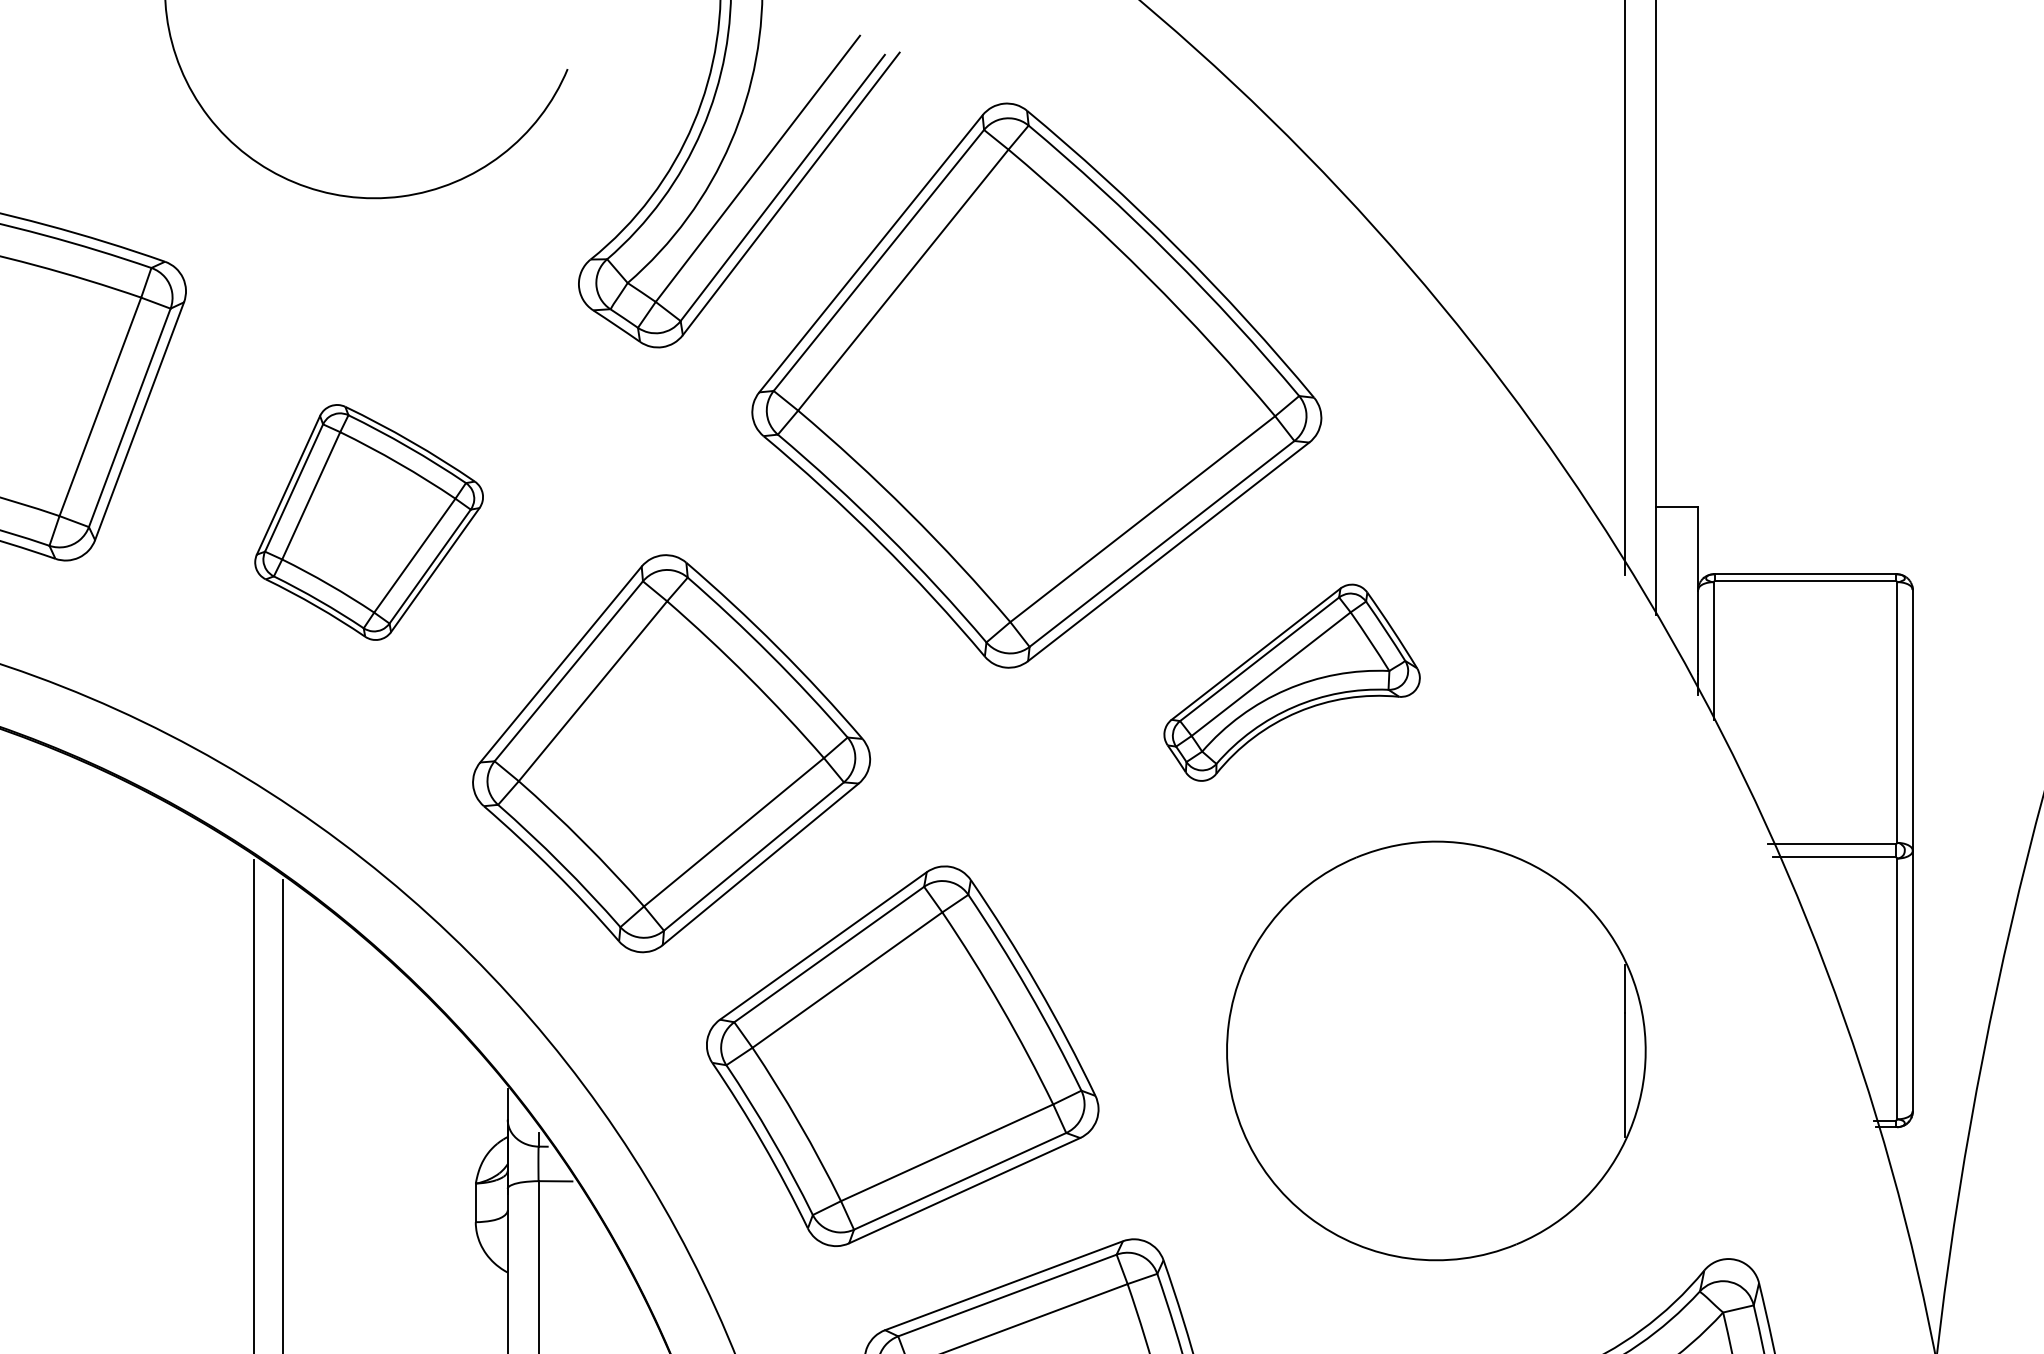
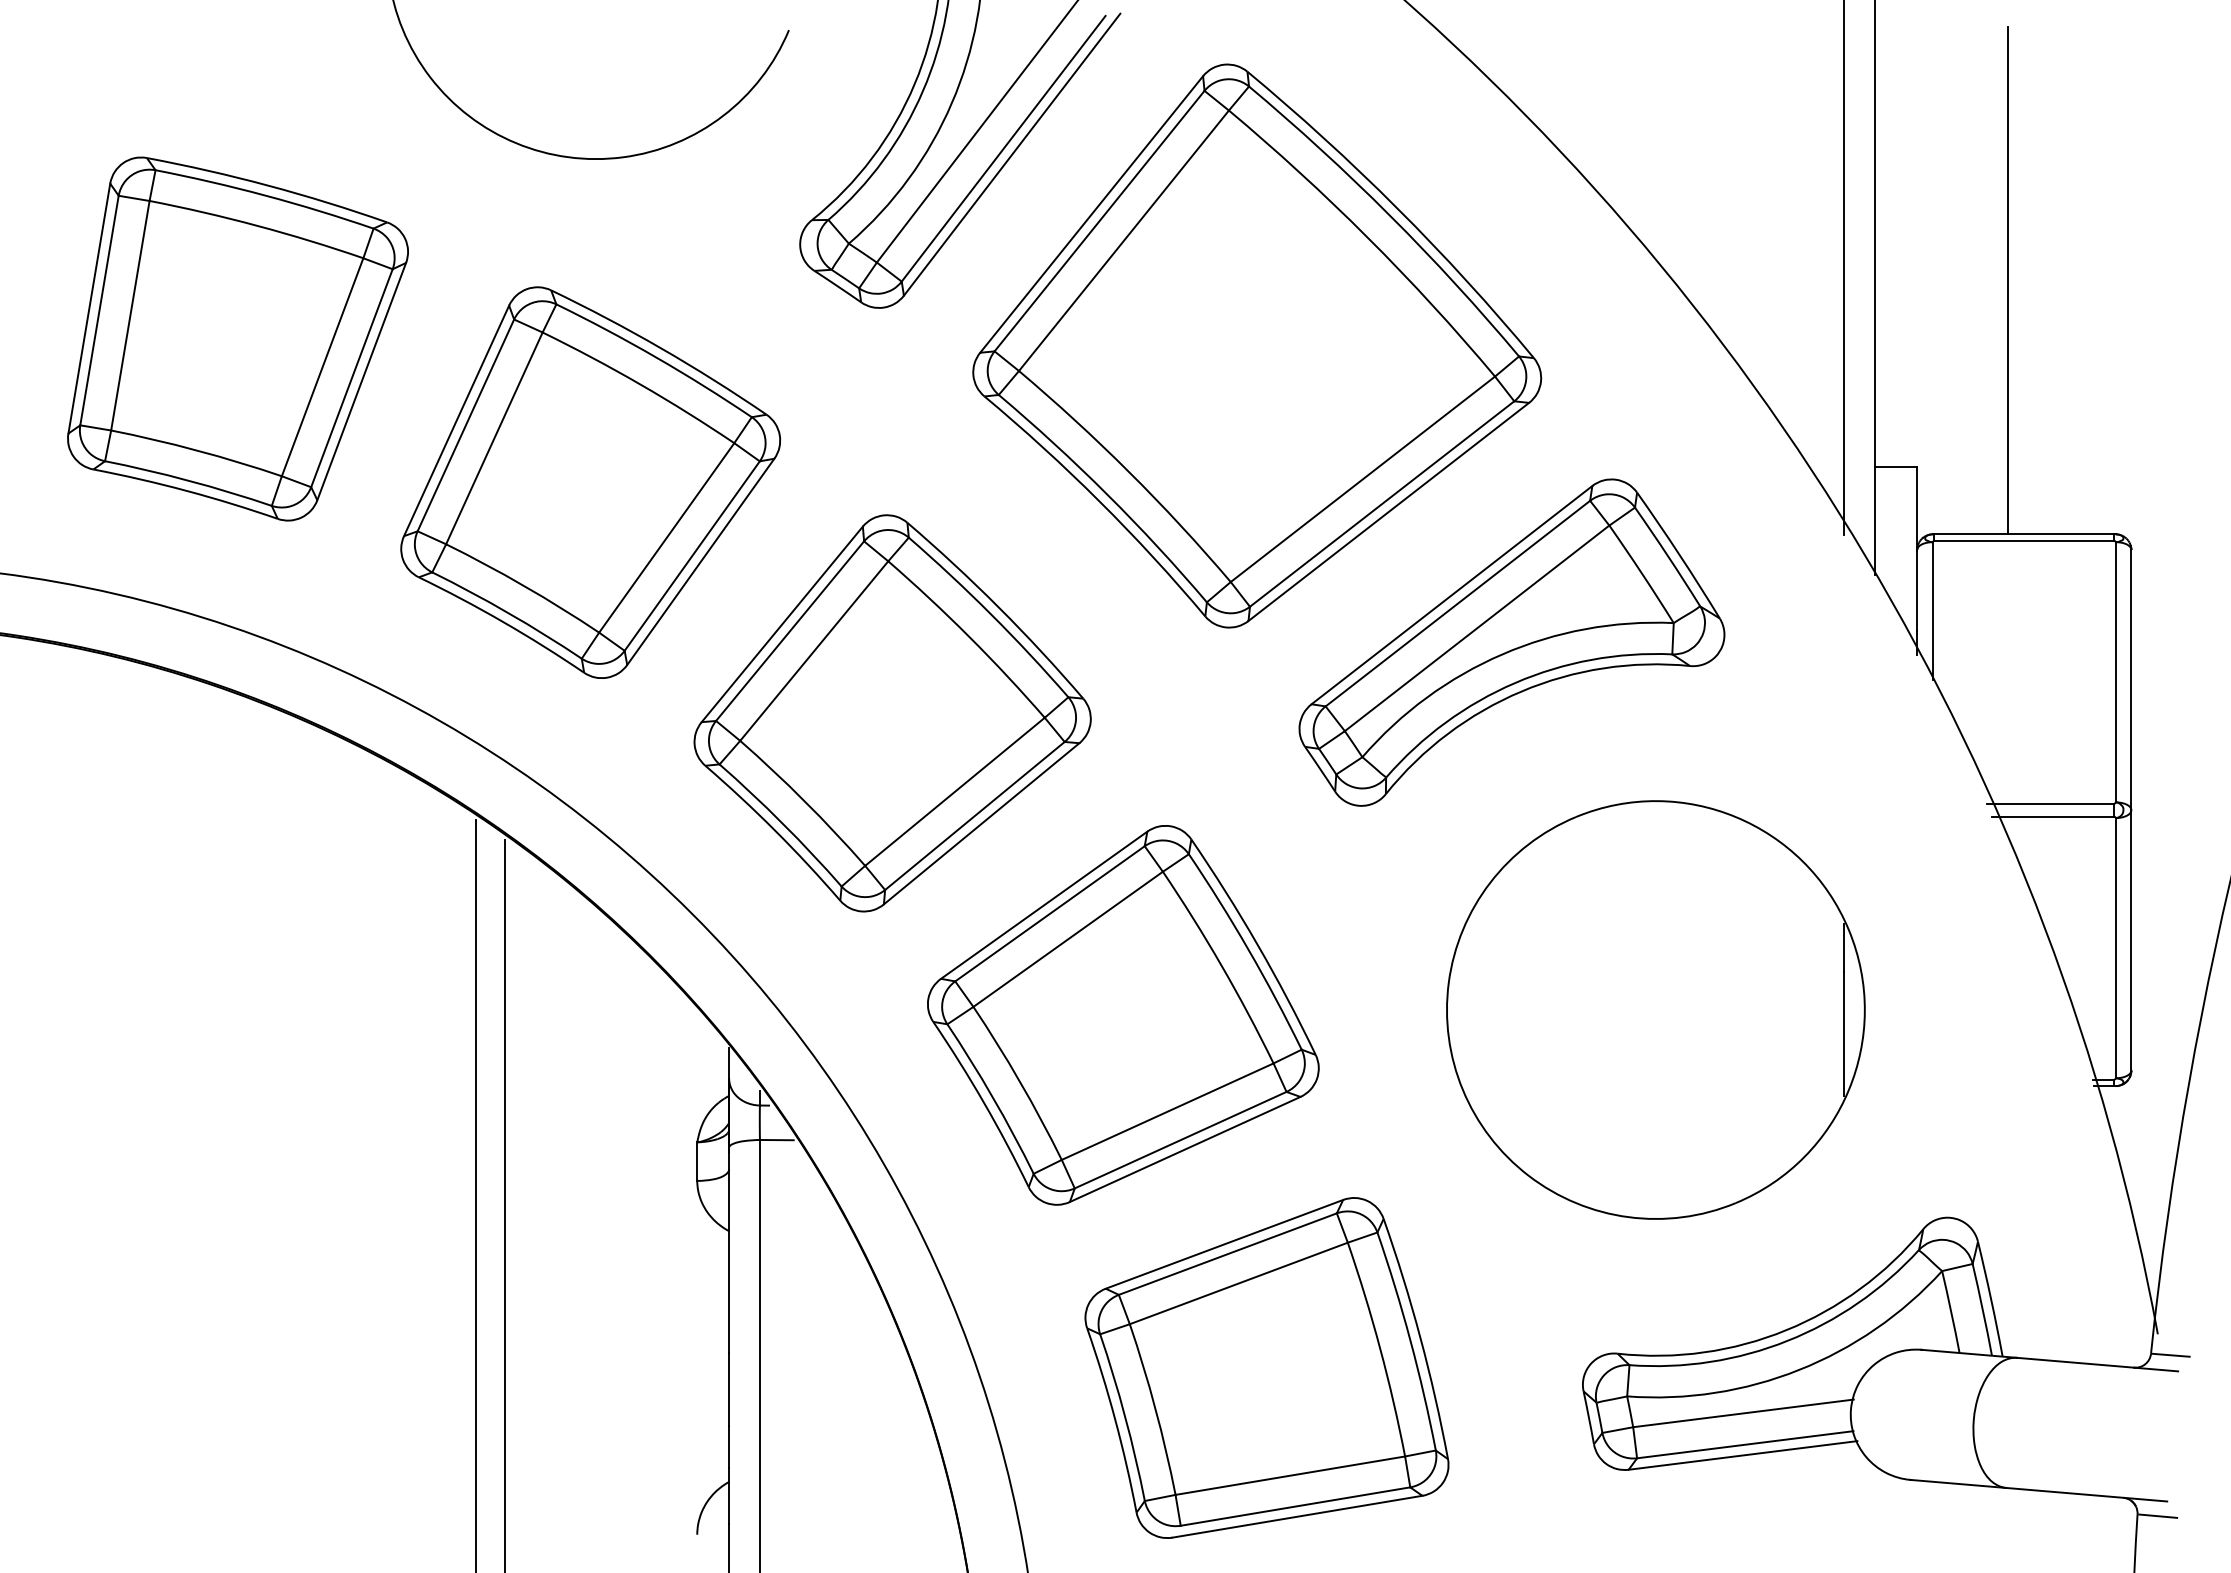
line: (1789, 319) -> (2008, 280), added
part: (368, 522) -> (590, 482), size x1.67
part: (1291, 682) -> (1511, 642), size x1.67

